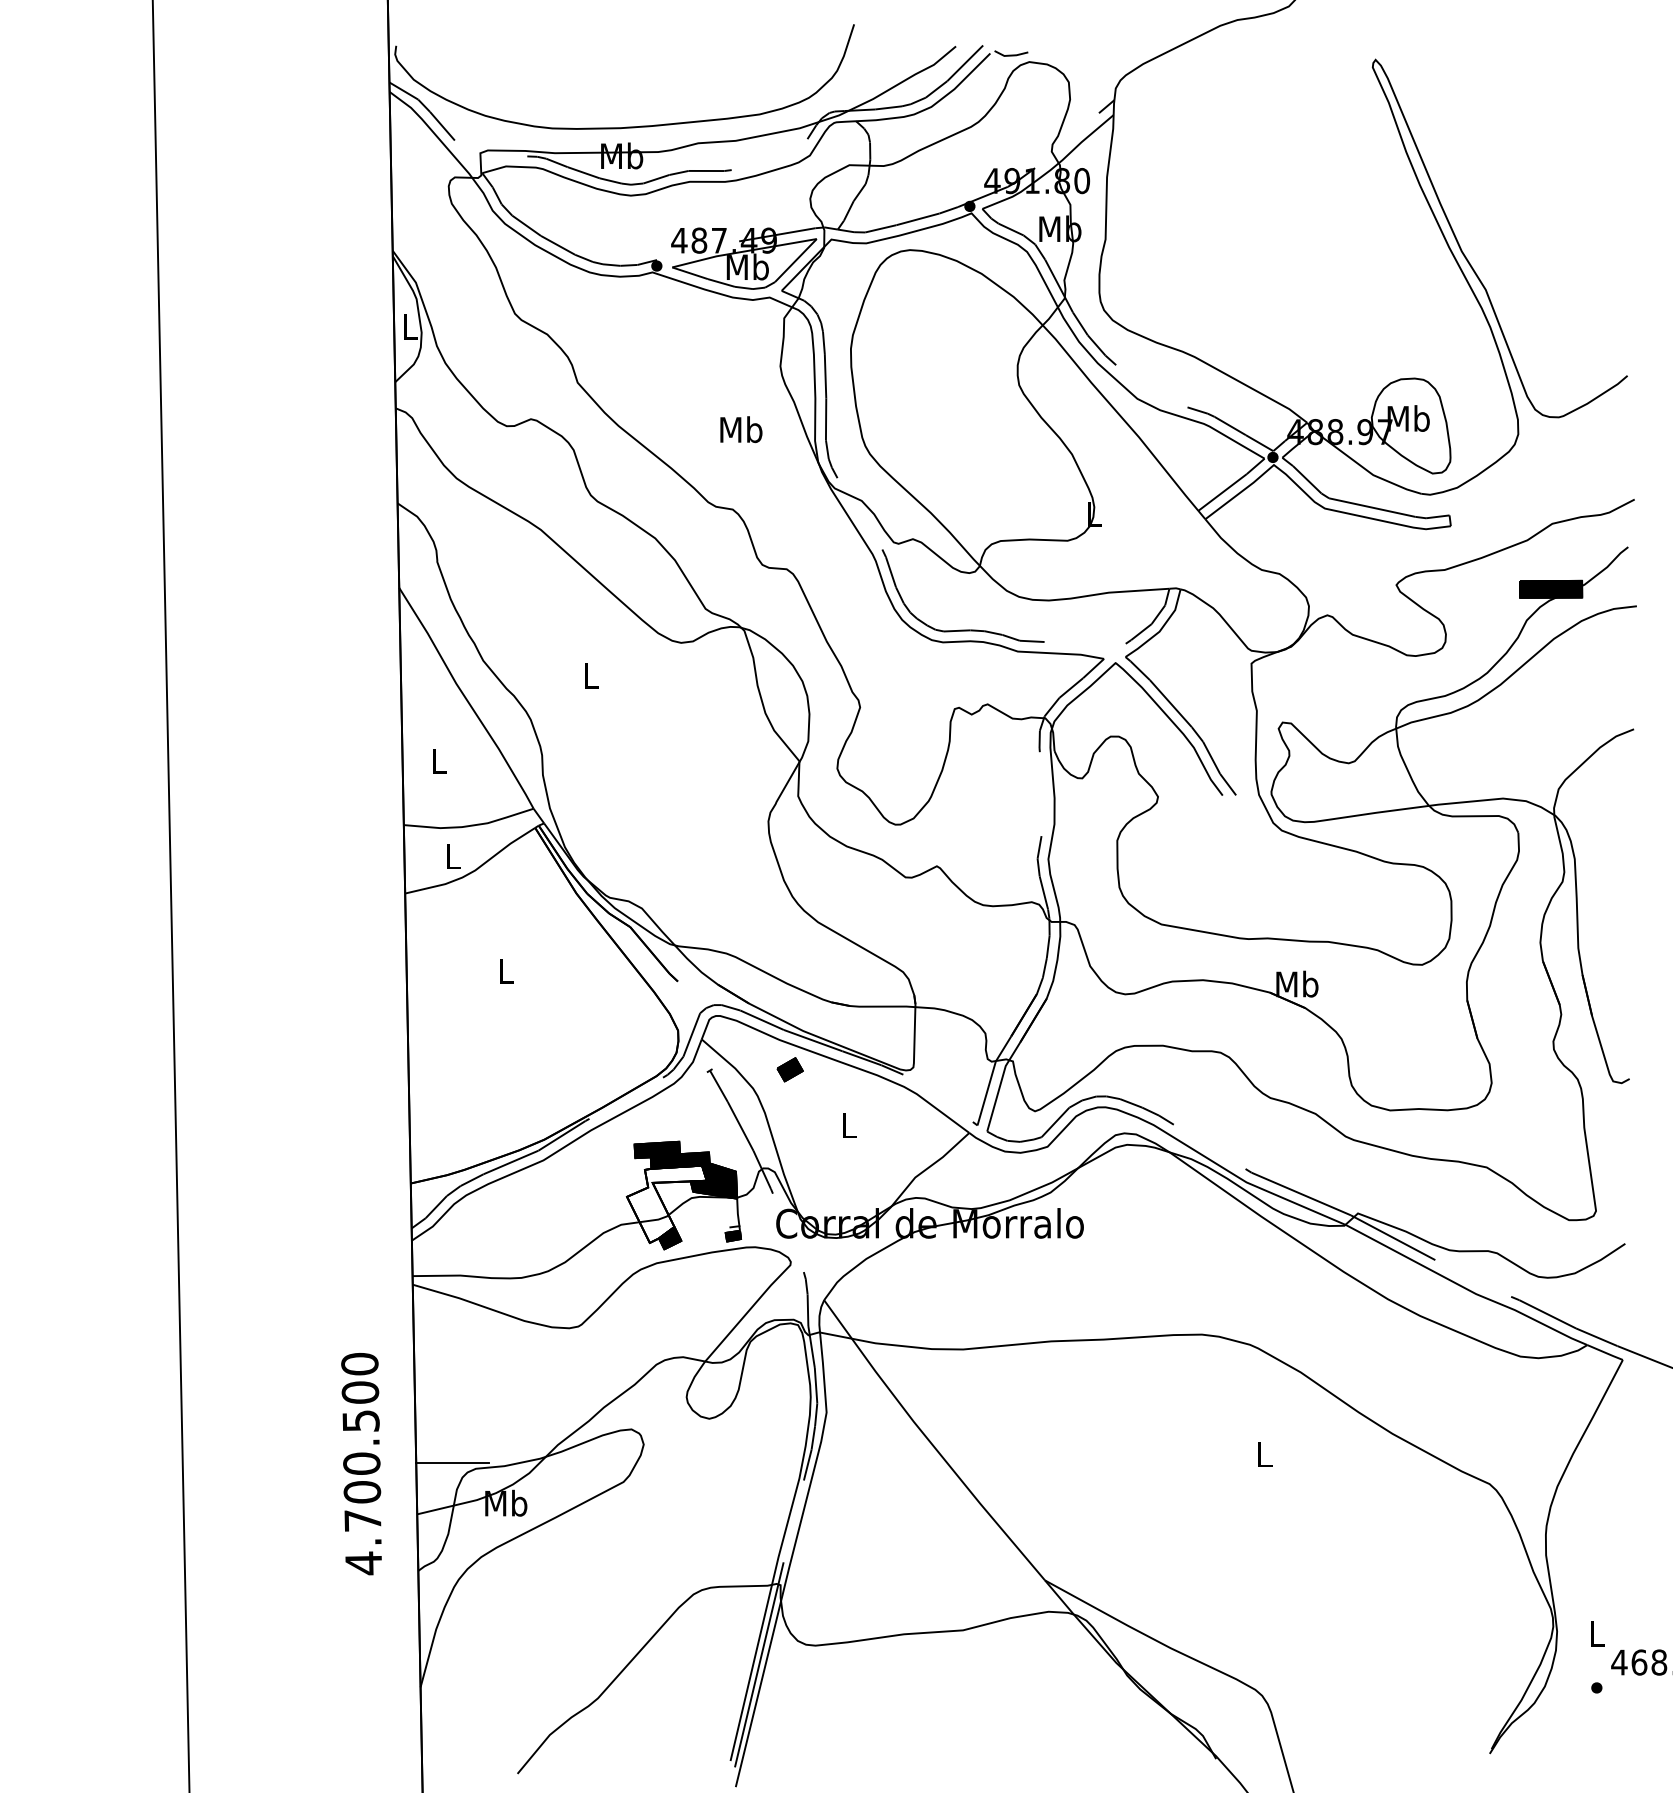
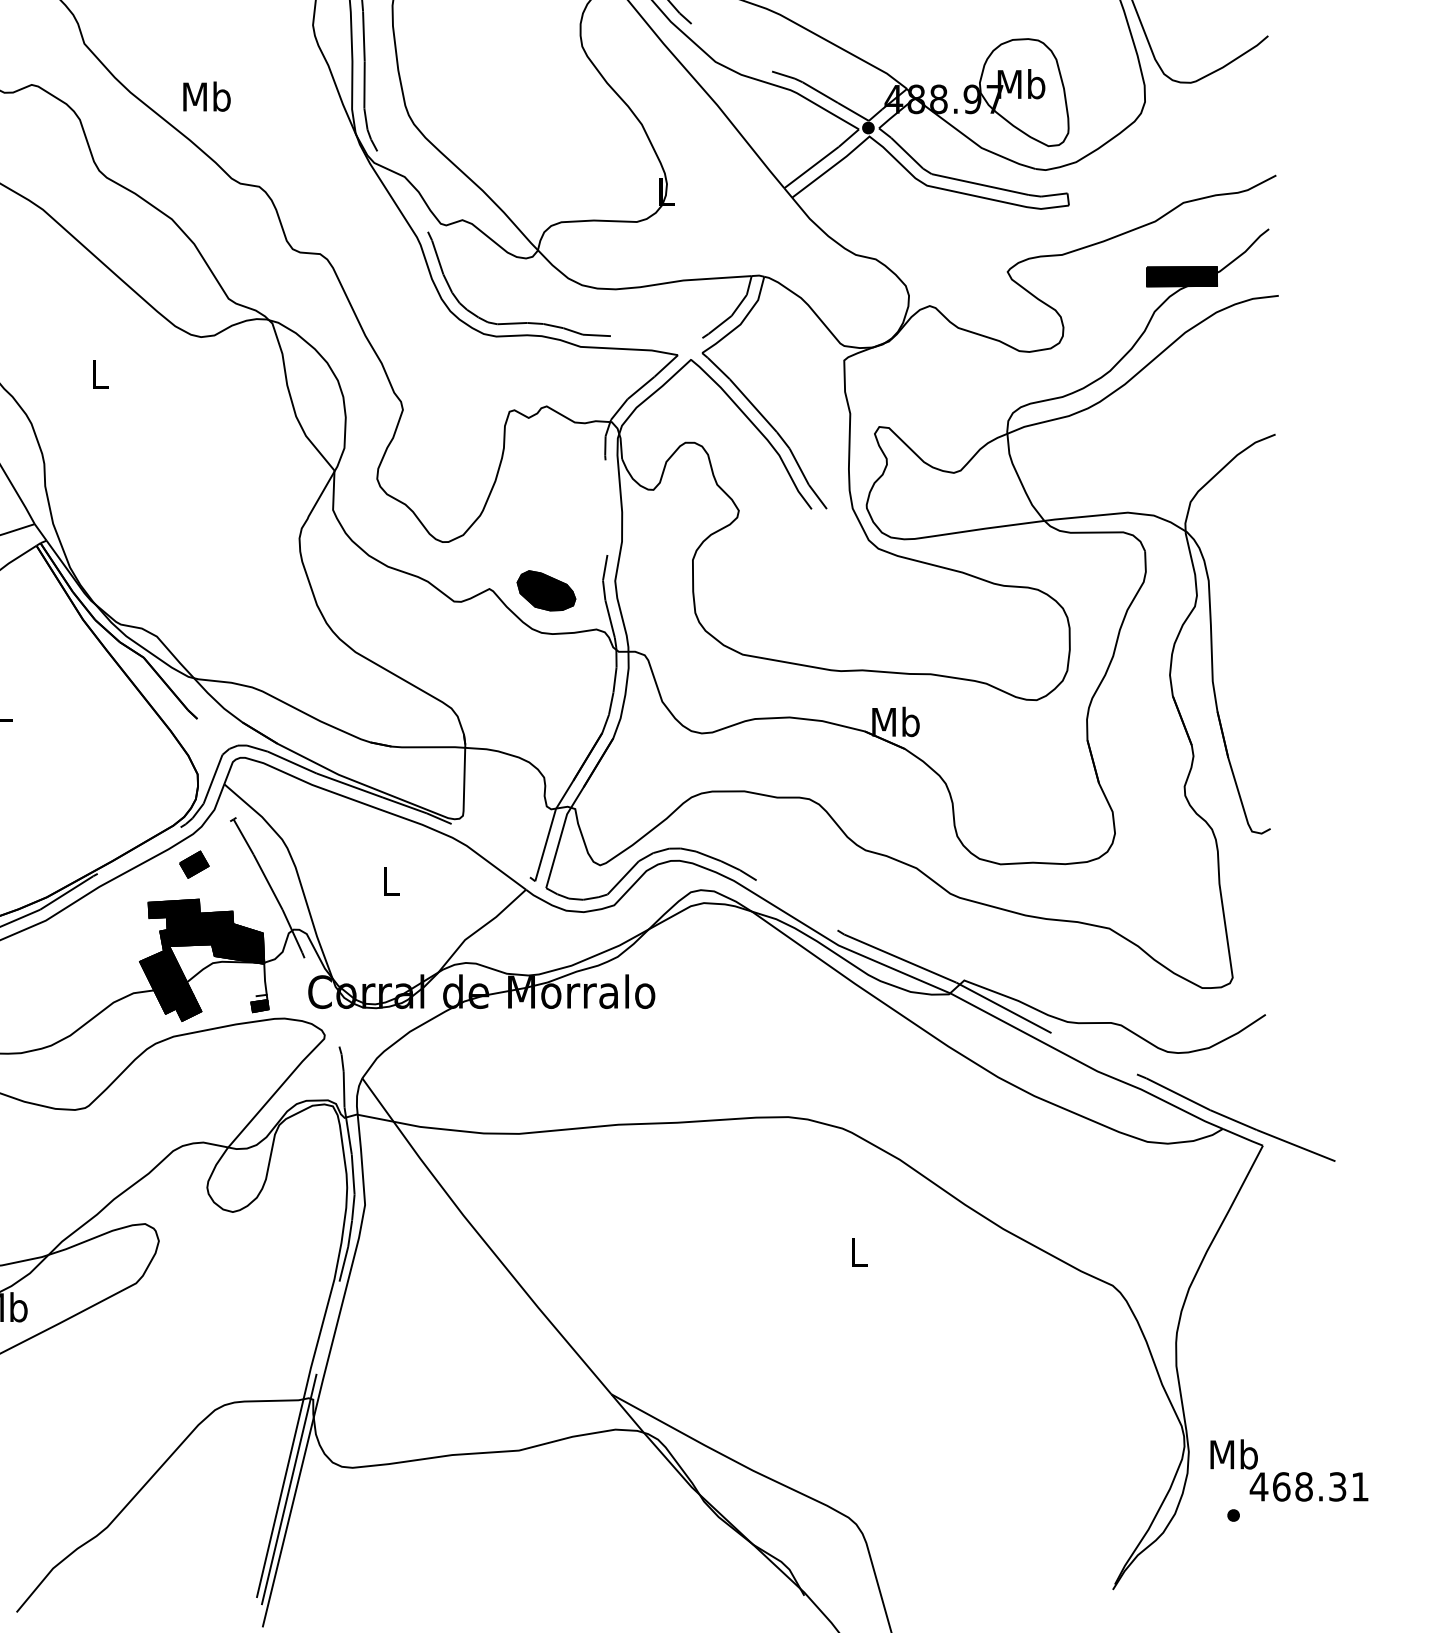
text: (741, 429) -> (207, 96), moved
part: (986, 867) -> (545, 590), added
part: (789, 1069) -> (193, 864), moved
fill: (666, 1203) -> (184, 969), added
text: (1597, 1633) -> (1234, 1454), L -> Mb

